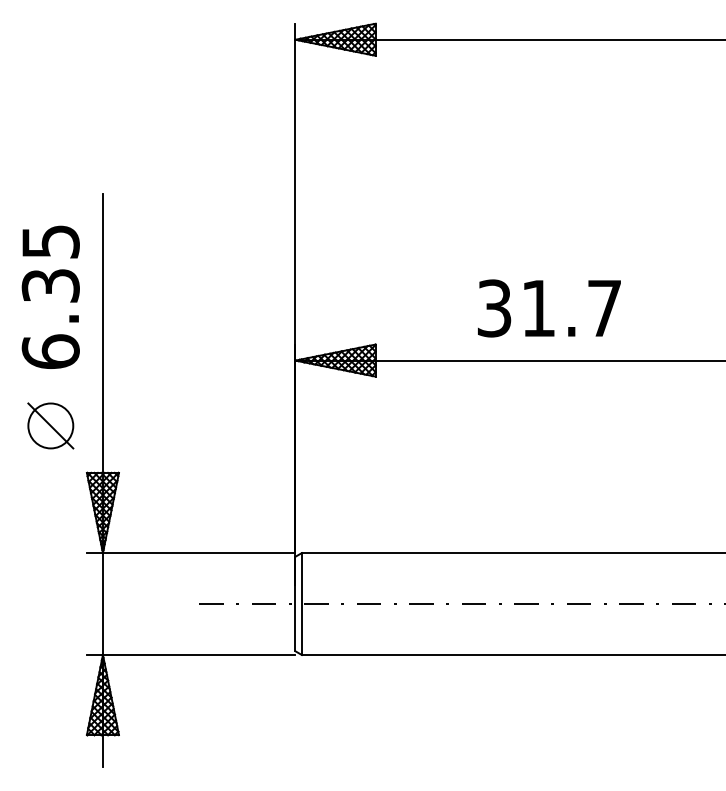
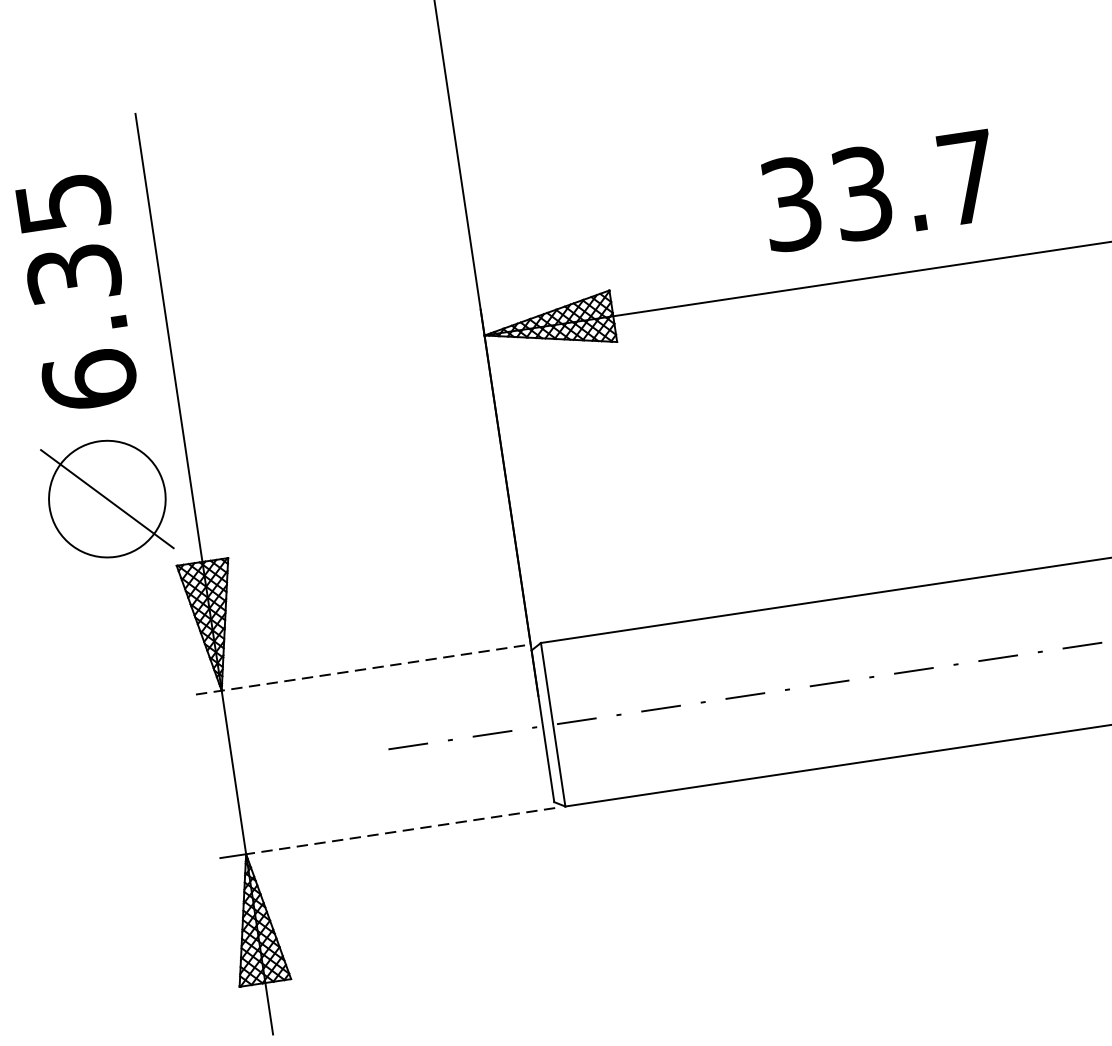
text: (538, 308) -> (862, 193), 31.7 -> 33.7
part: (50, 425) -> (106, 498), size x1.6
line: (191, 553) -> (363, 670), solid -> dashed
line: (198, 654) -> (399, 830), solid -> dashed

